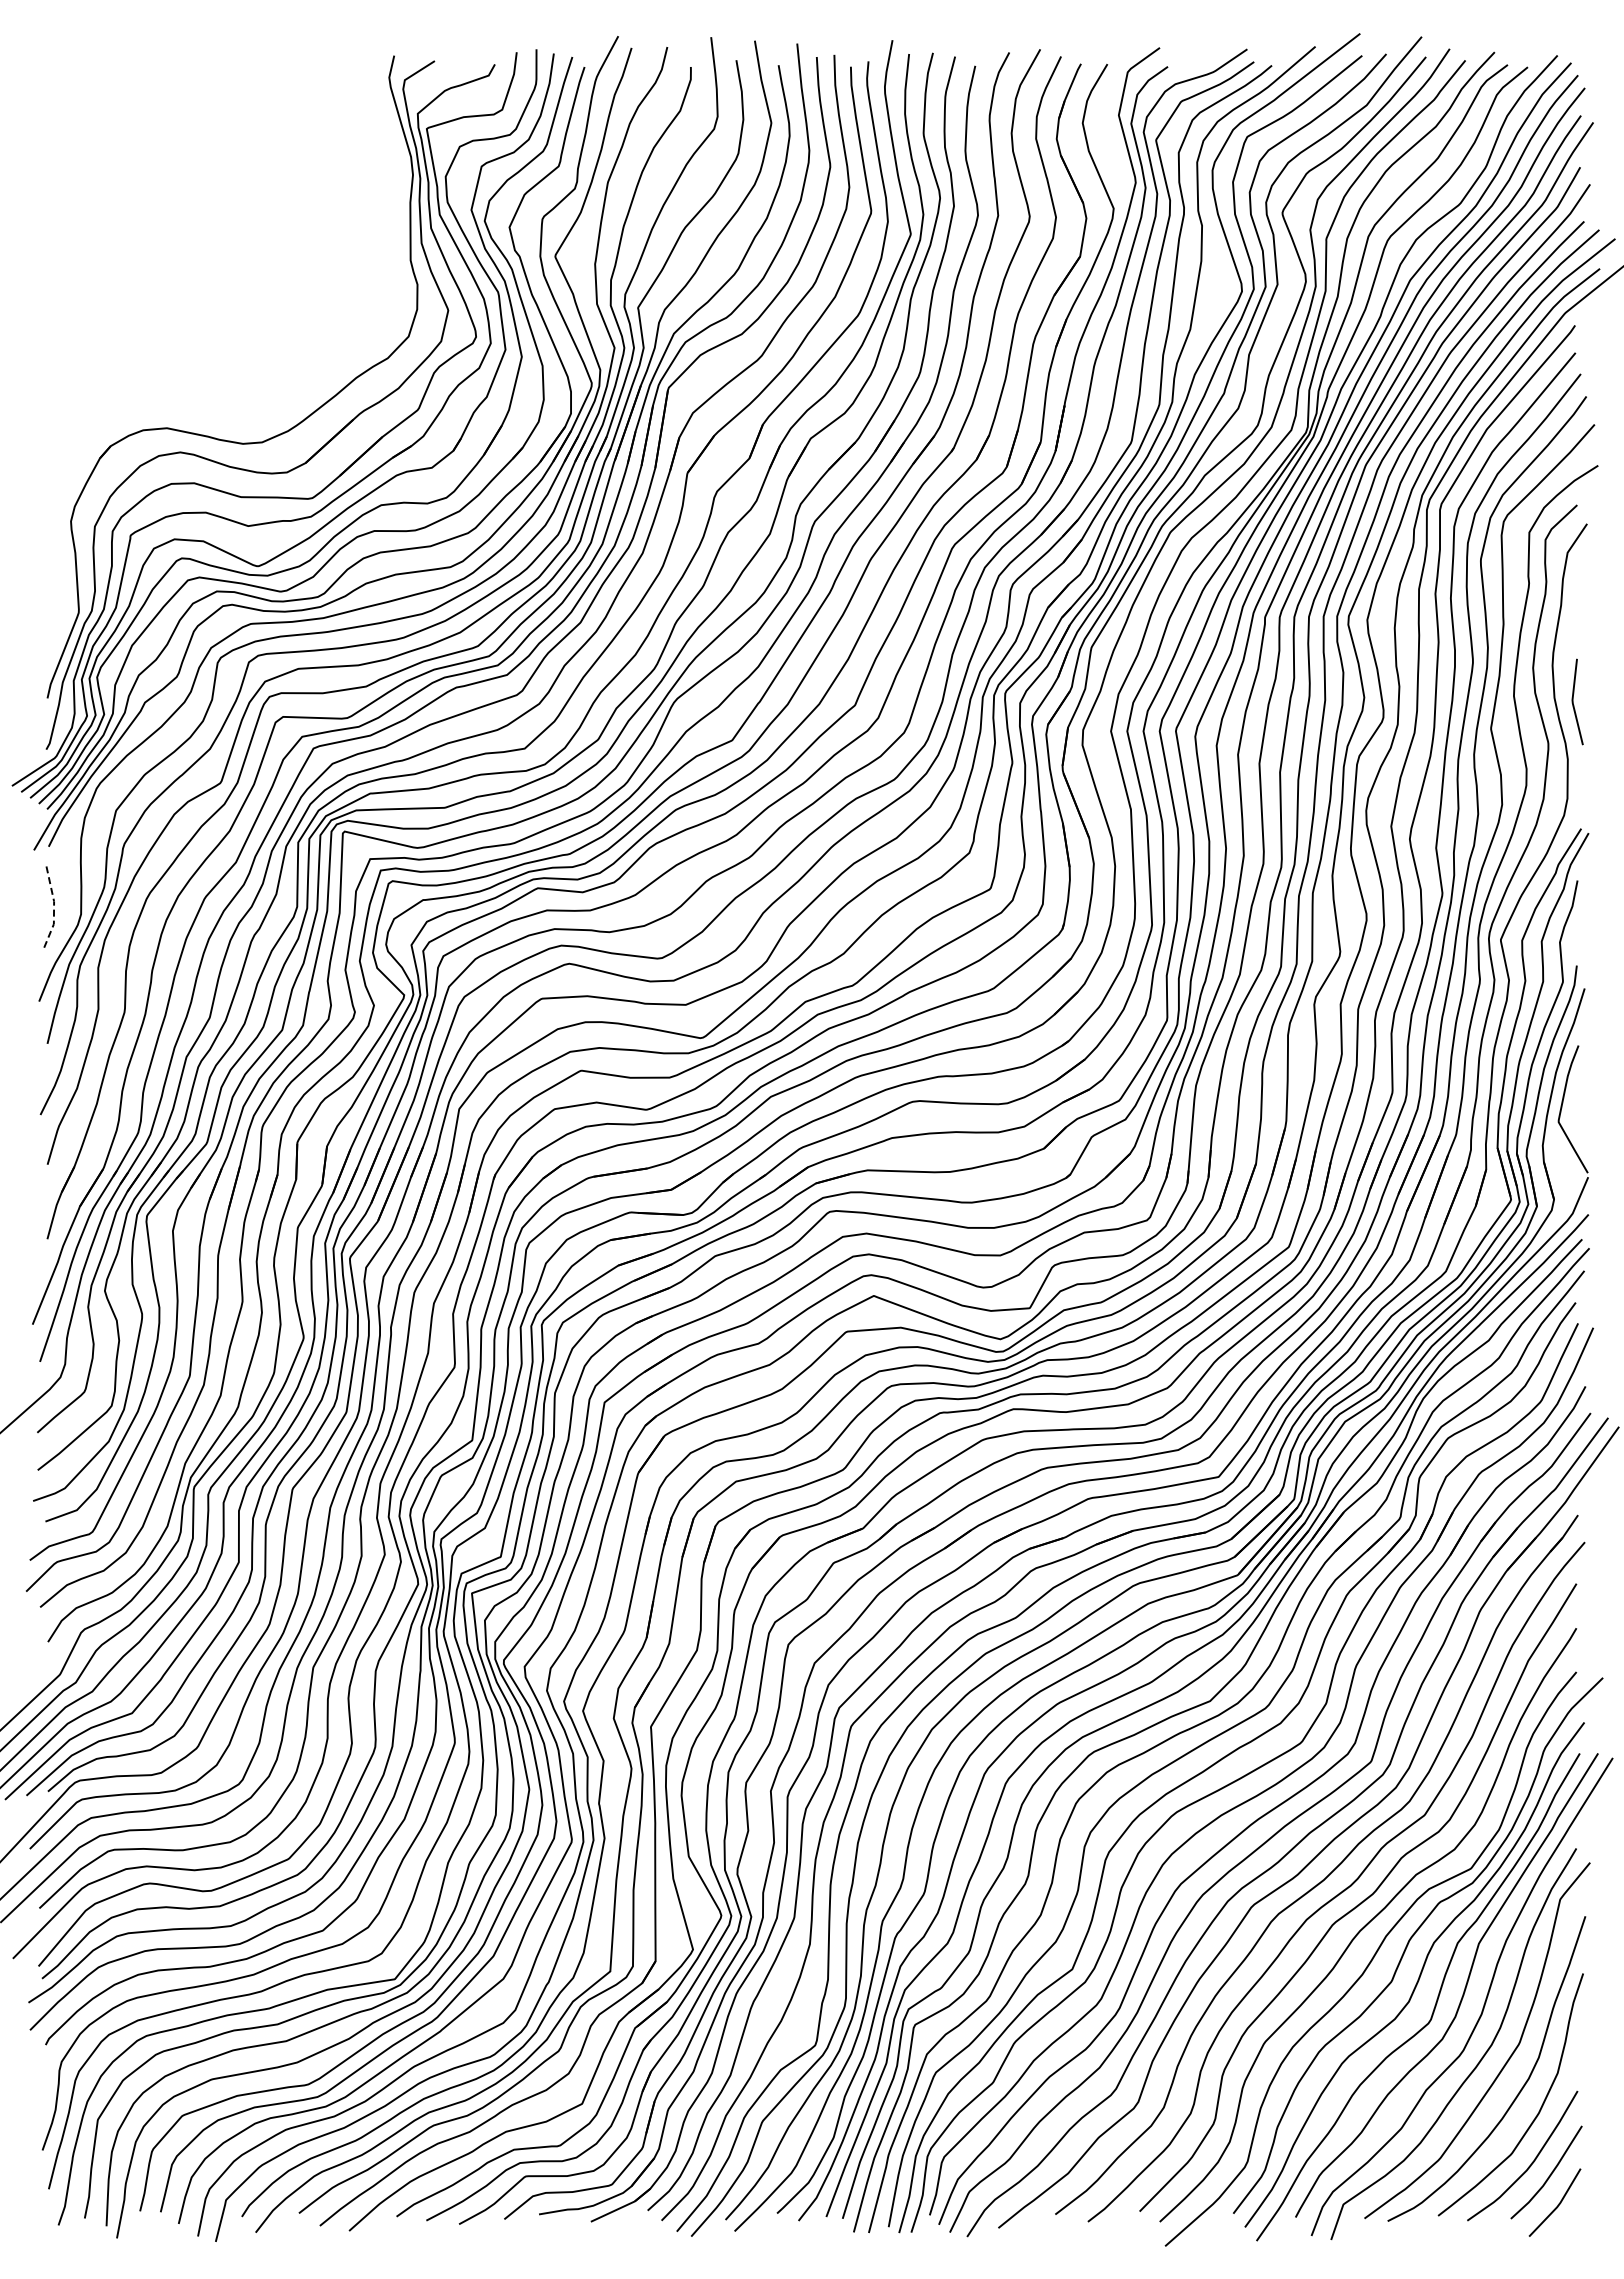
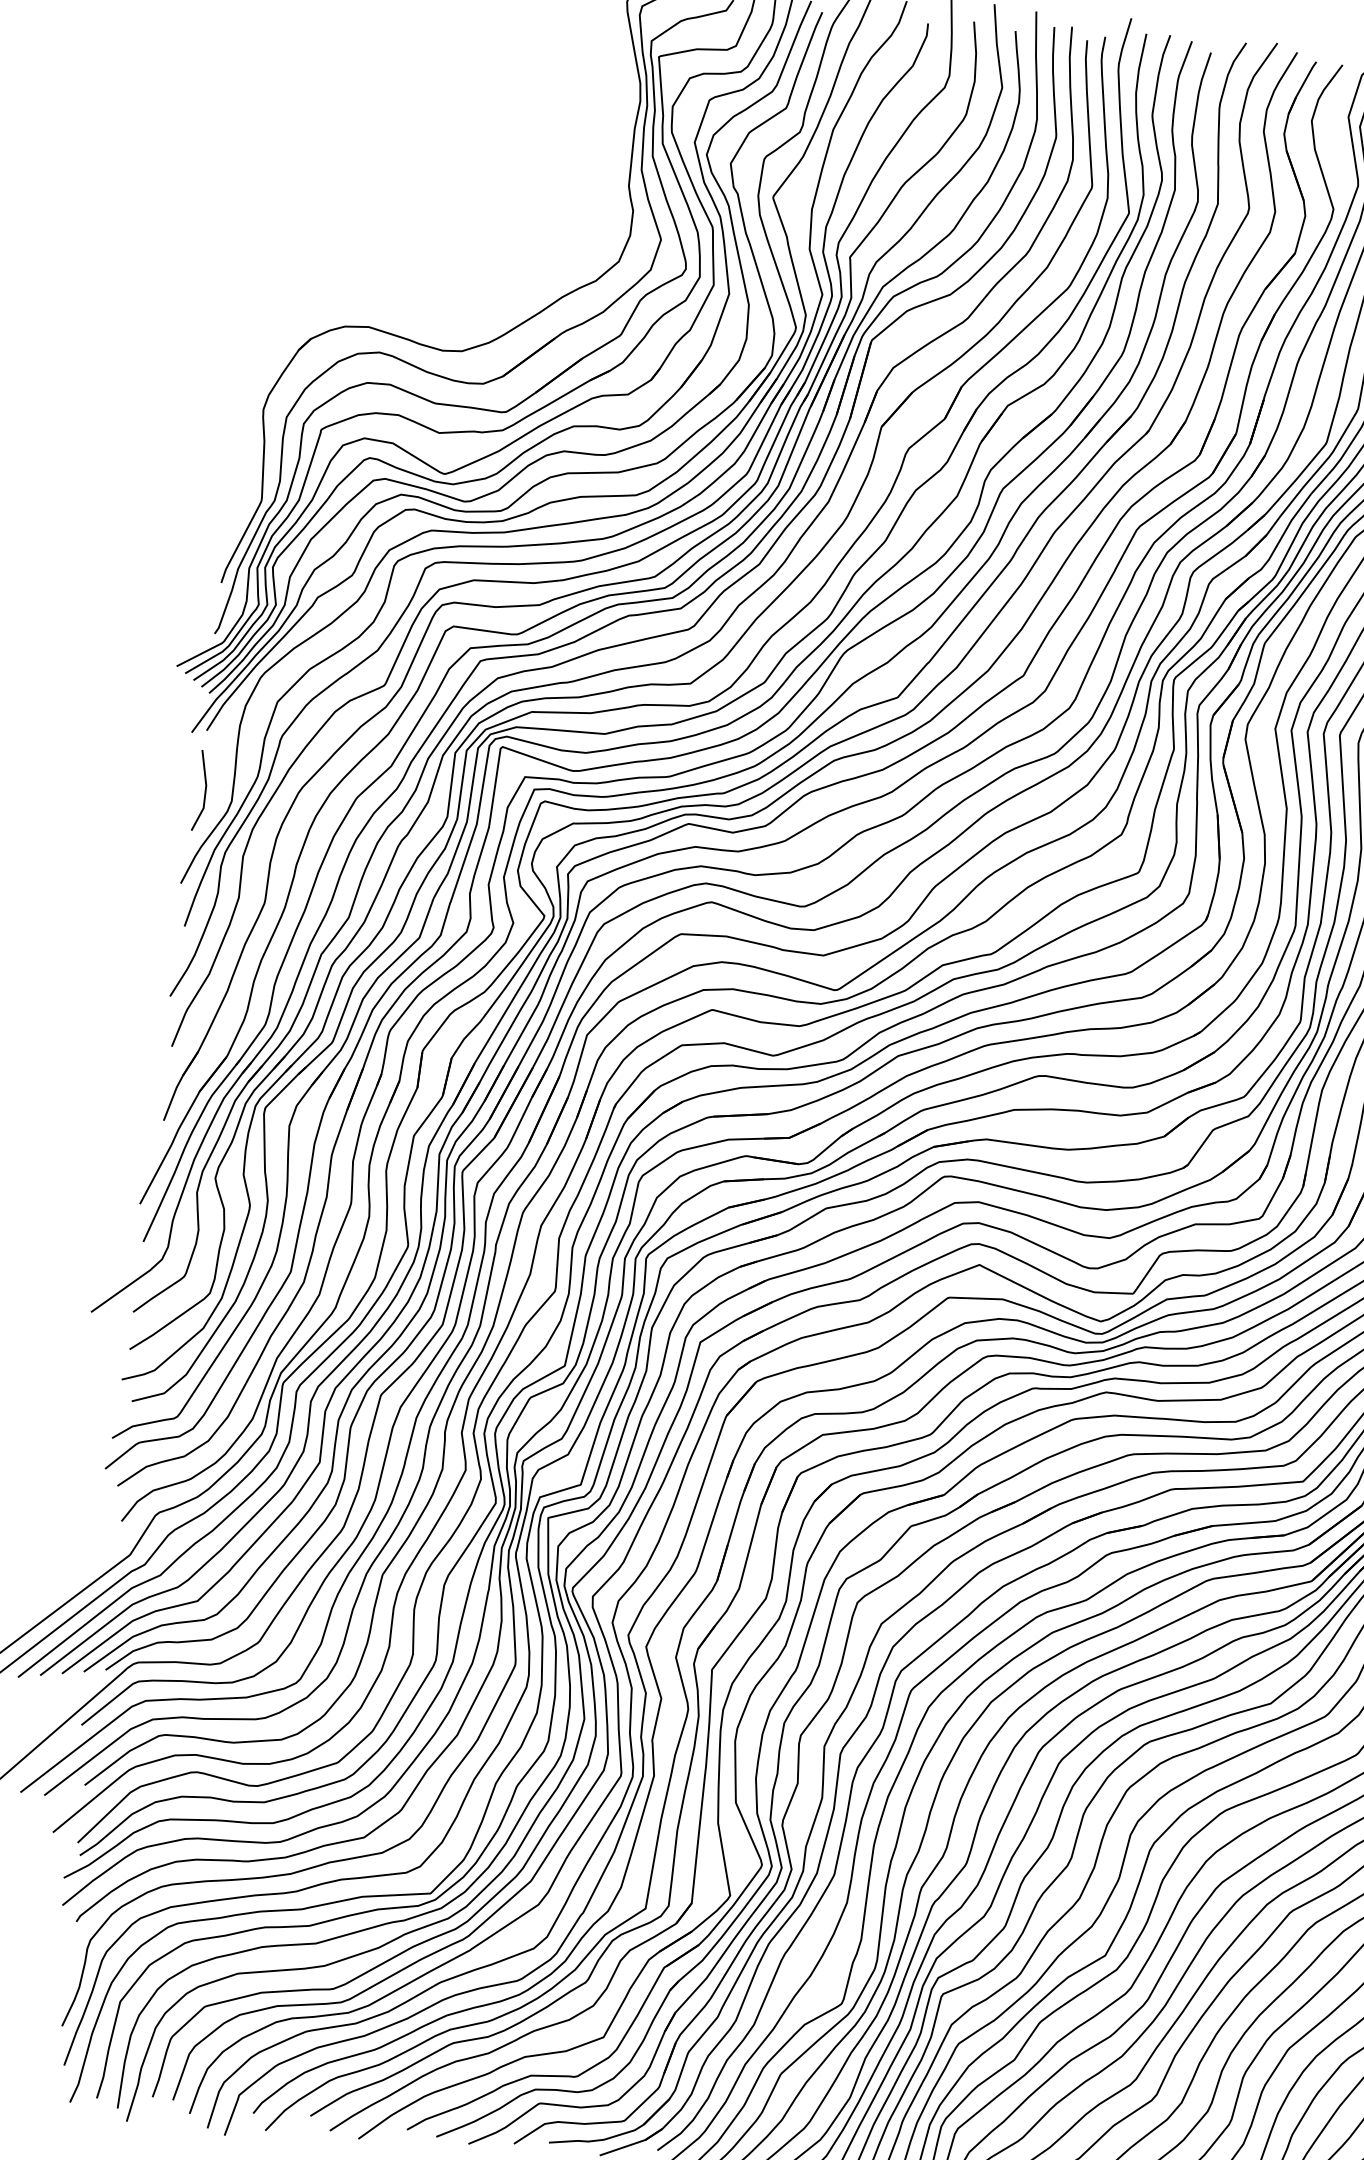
line: (54, 908) -> (205, 792), dashed -> solid

